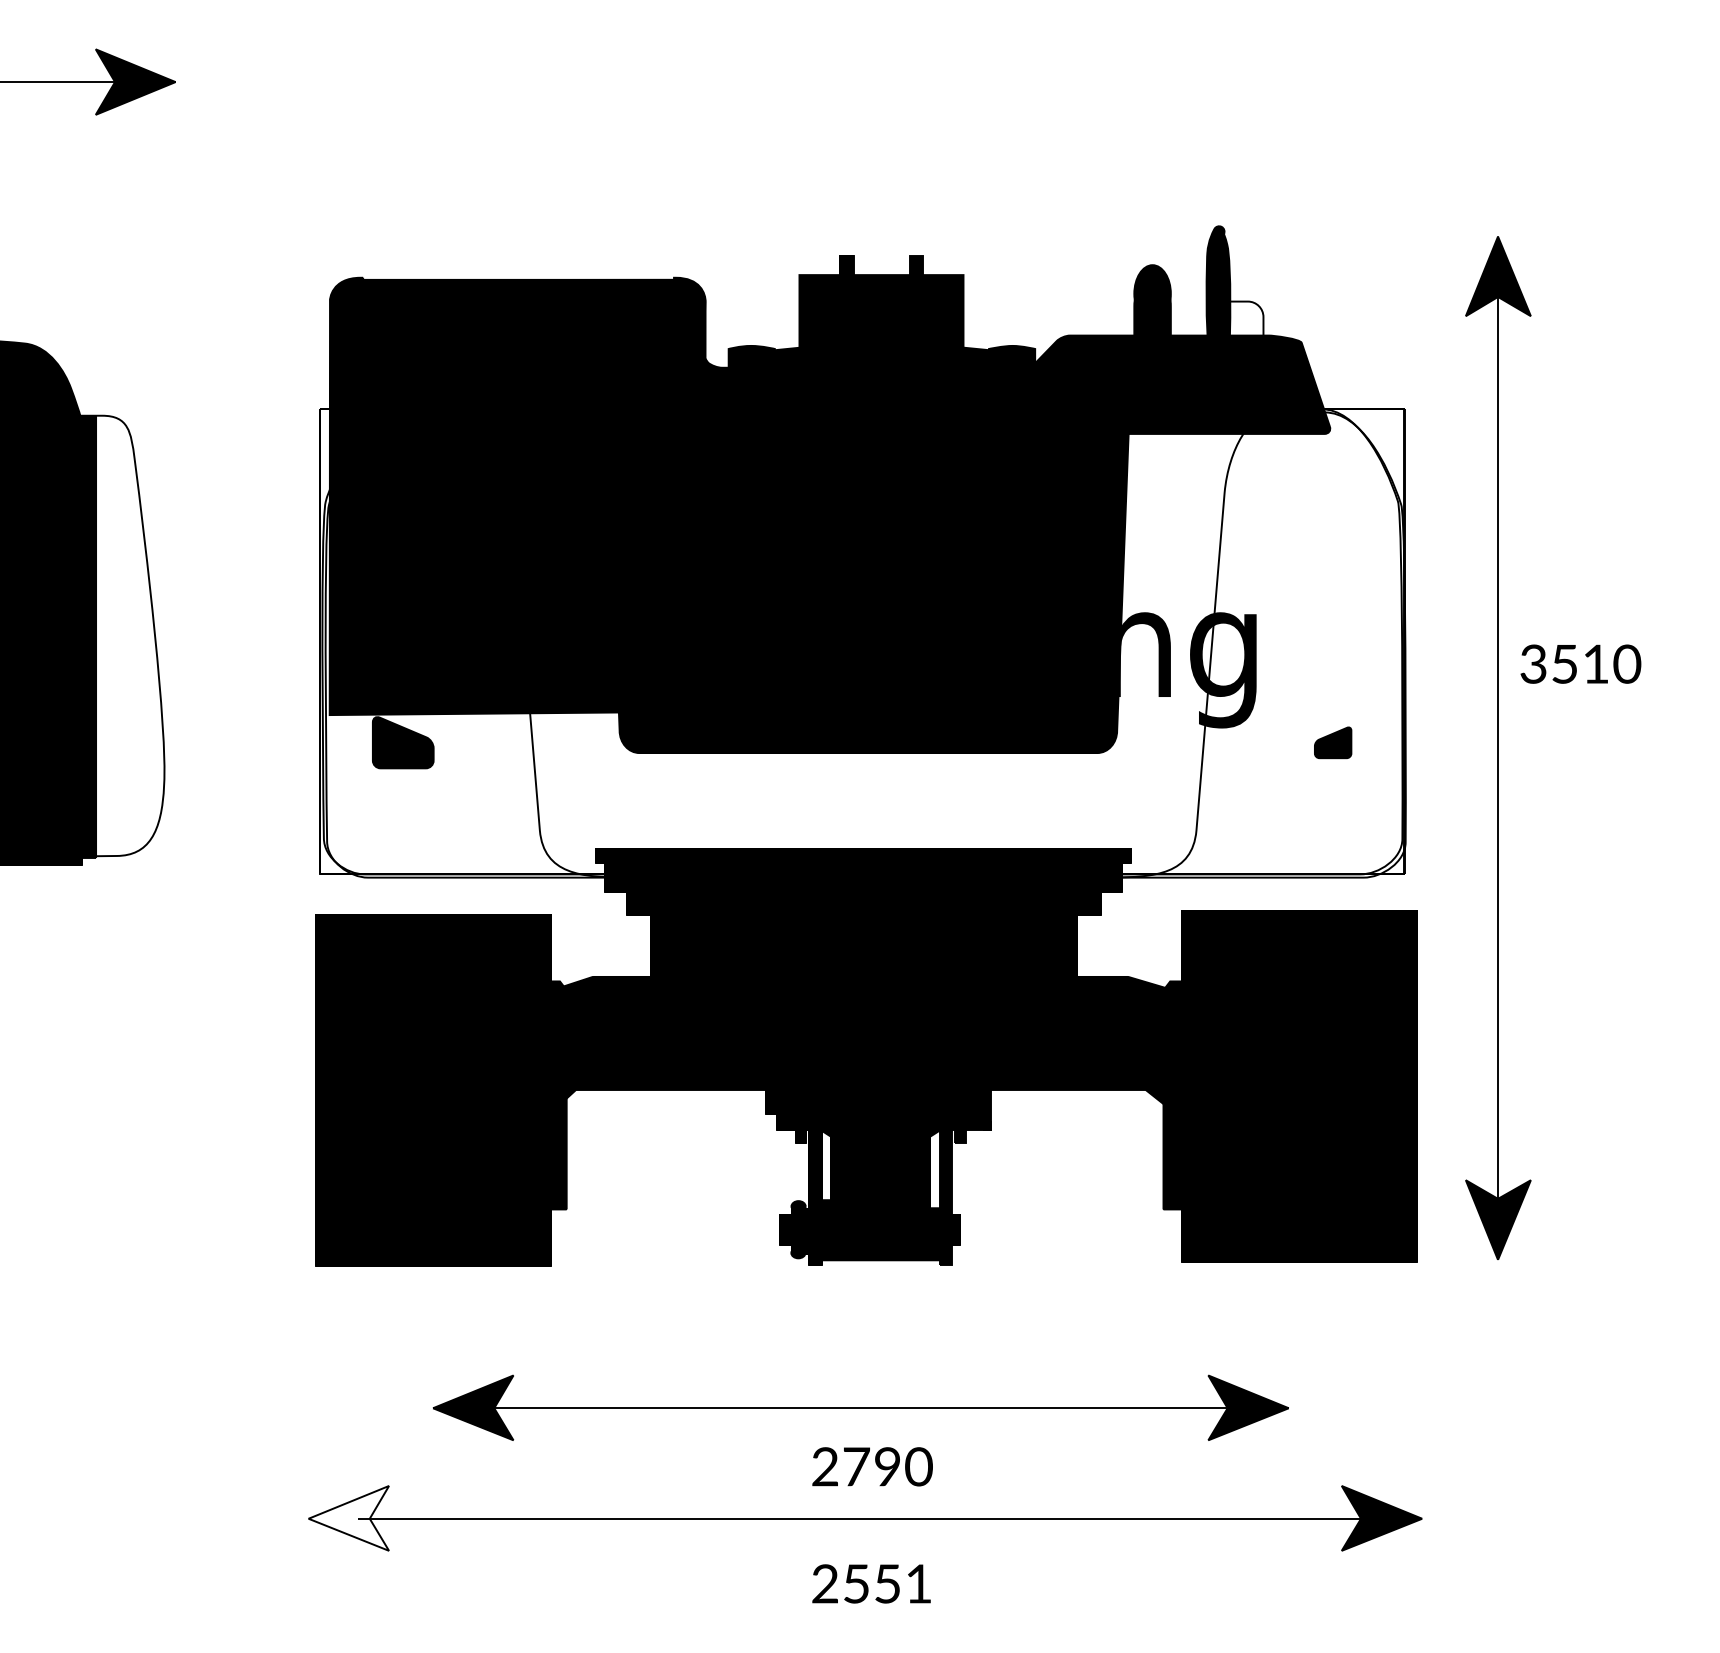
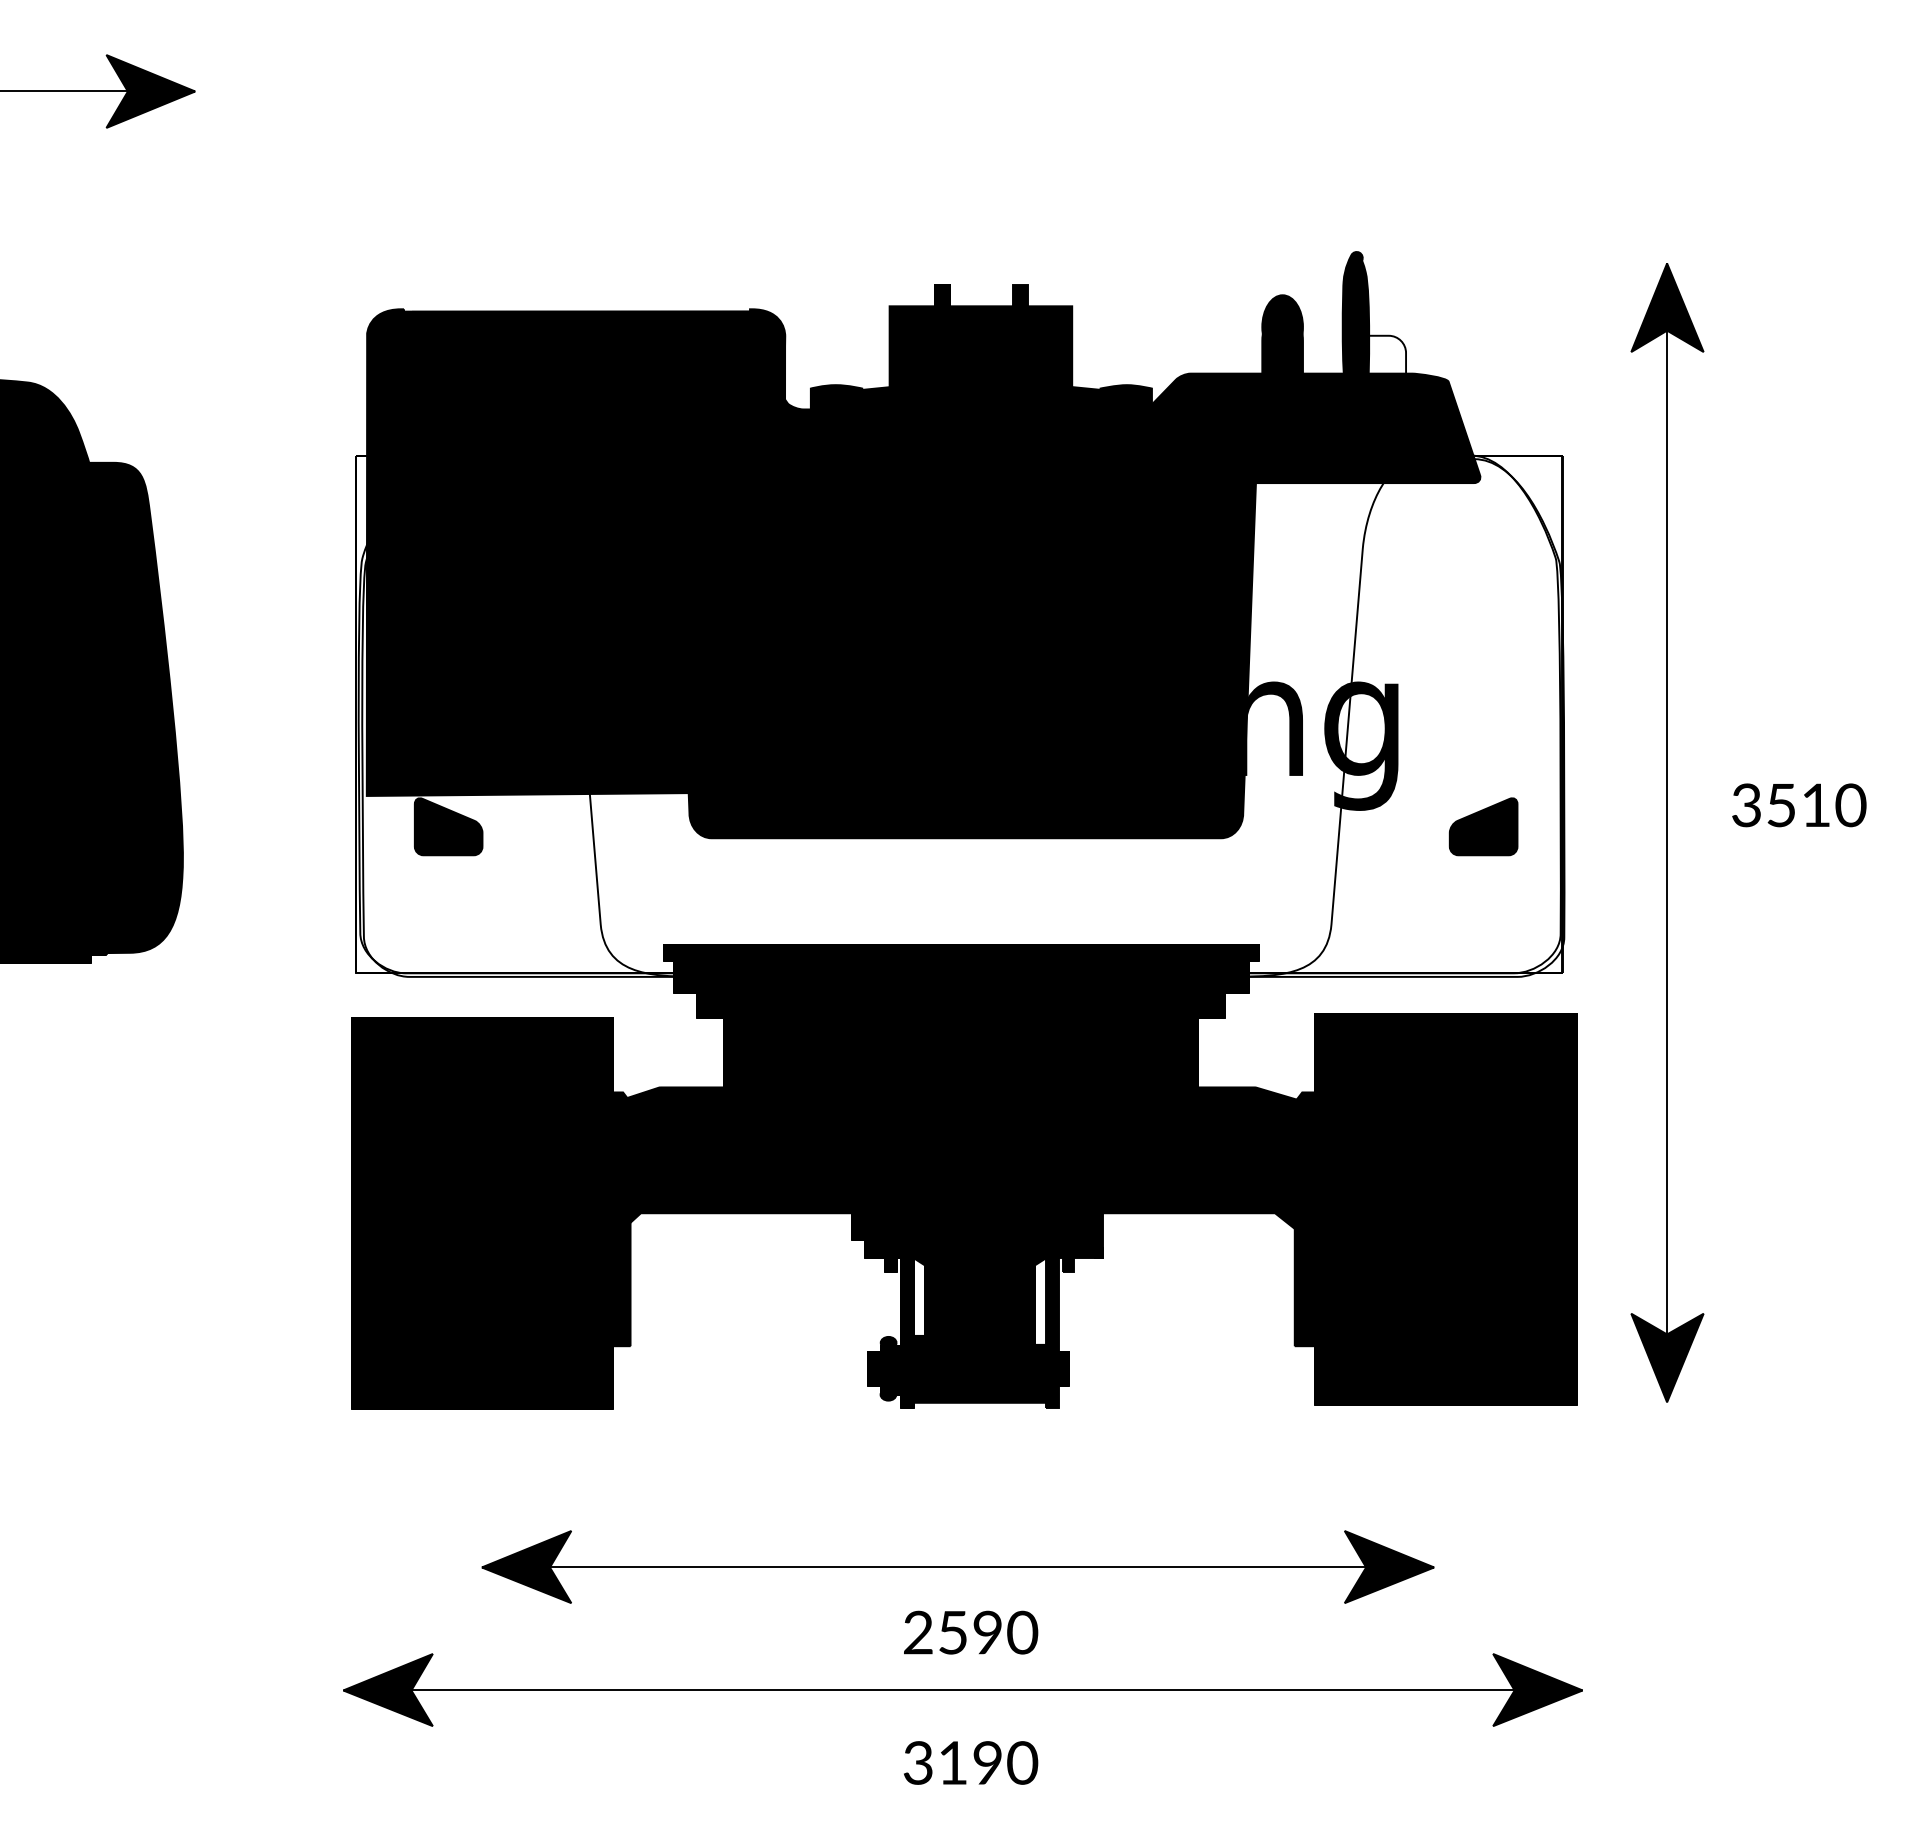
fill: (119, 635) -> (132, 707), added
text: (1581, 664) -> (1799, 805), moved
part: (1333, 742) -> (1483, 826), size x1.67
text: (856, 1466) -> (953, 1632), 2790 -> 2590
fill: (348, 1517) -> (387, 1689), added
text: (873, 1583) -> (971, 1762), 2551 -> 3190

